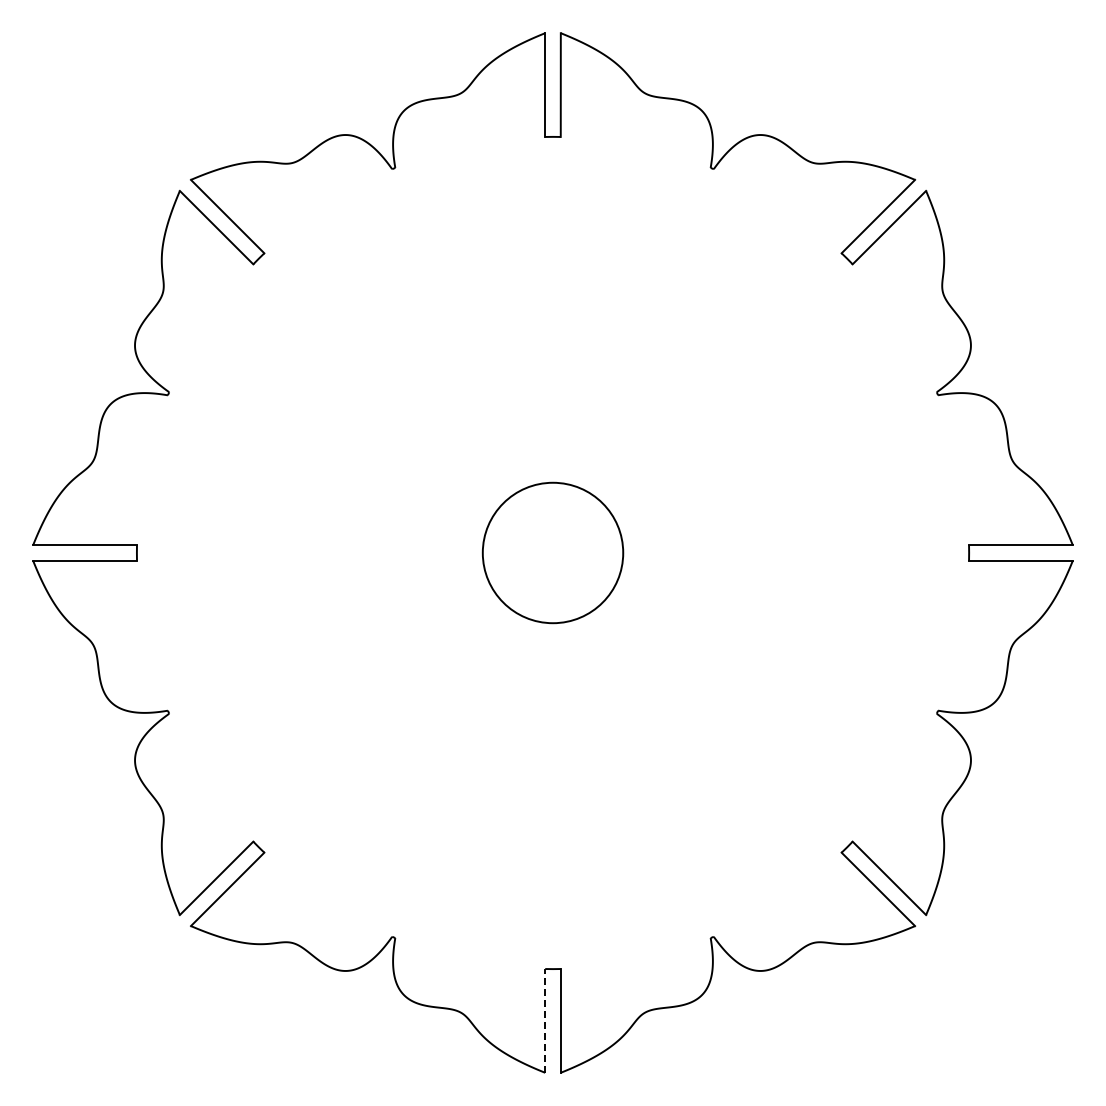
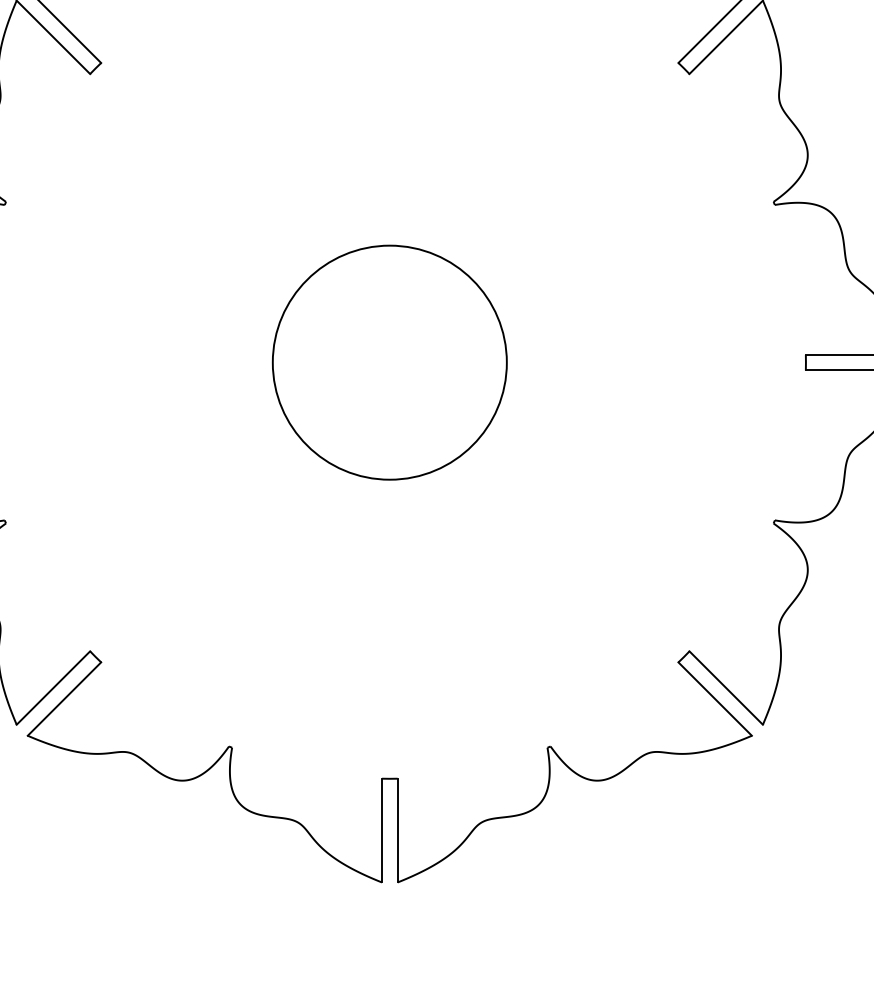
circle: (552, 552) -> (389, 362), size x1.67
line: (545, 1020) -> (382, 830), dashed -> solid

